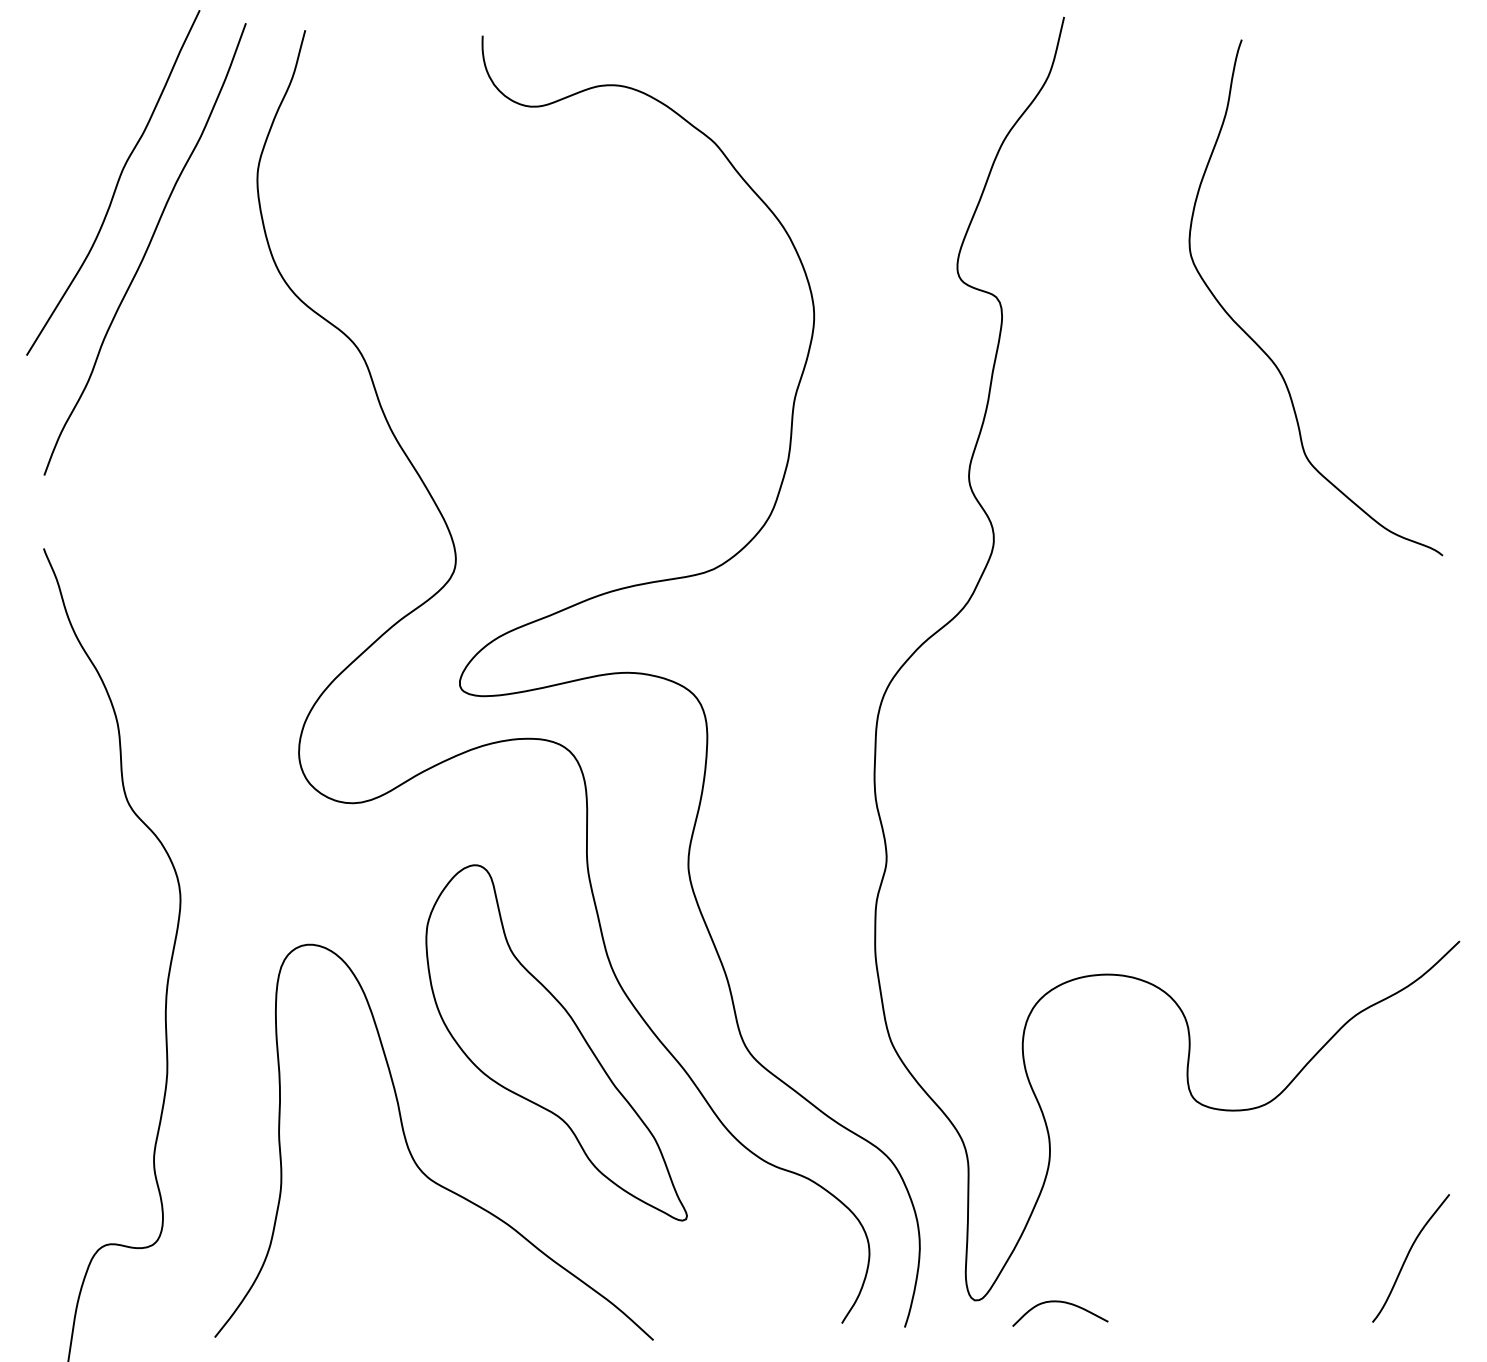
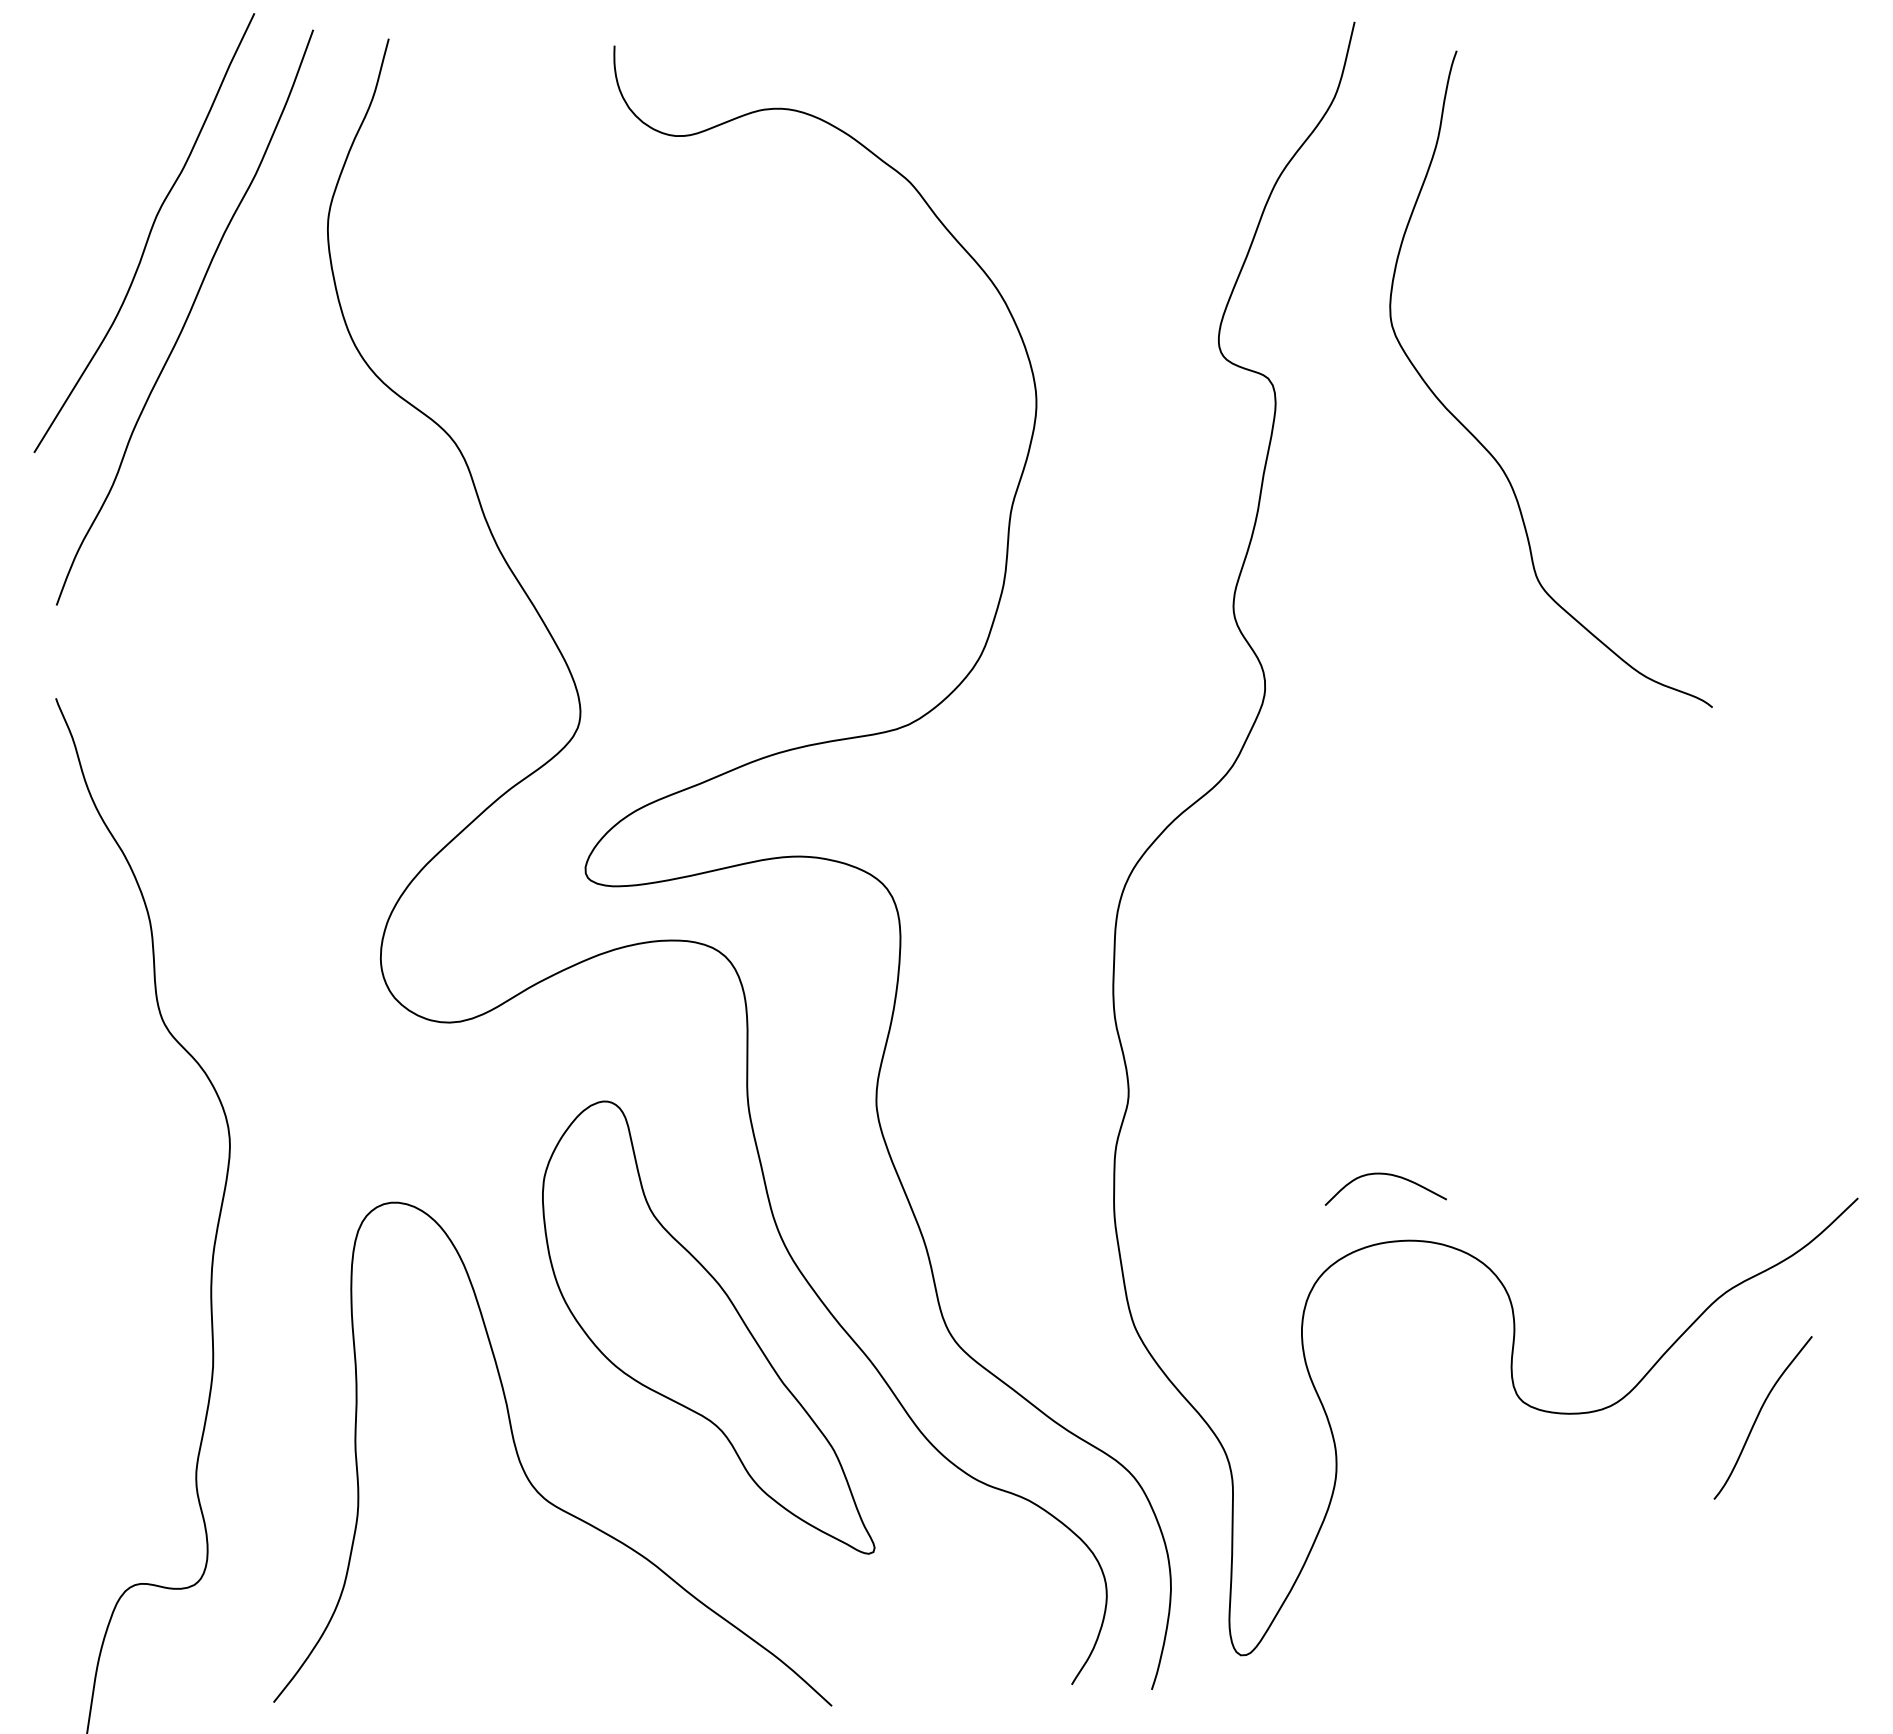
curve: (1261, 347) -> (1481, 442), moved
curve: (1407, 1258) -> (1758, 1417), moved
curve: (1061, 1302) -> (1387, 1175), moved

